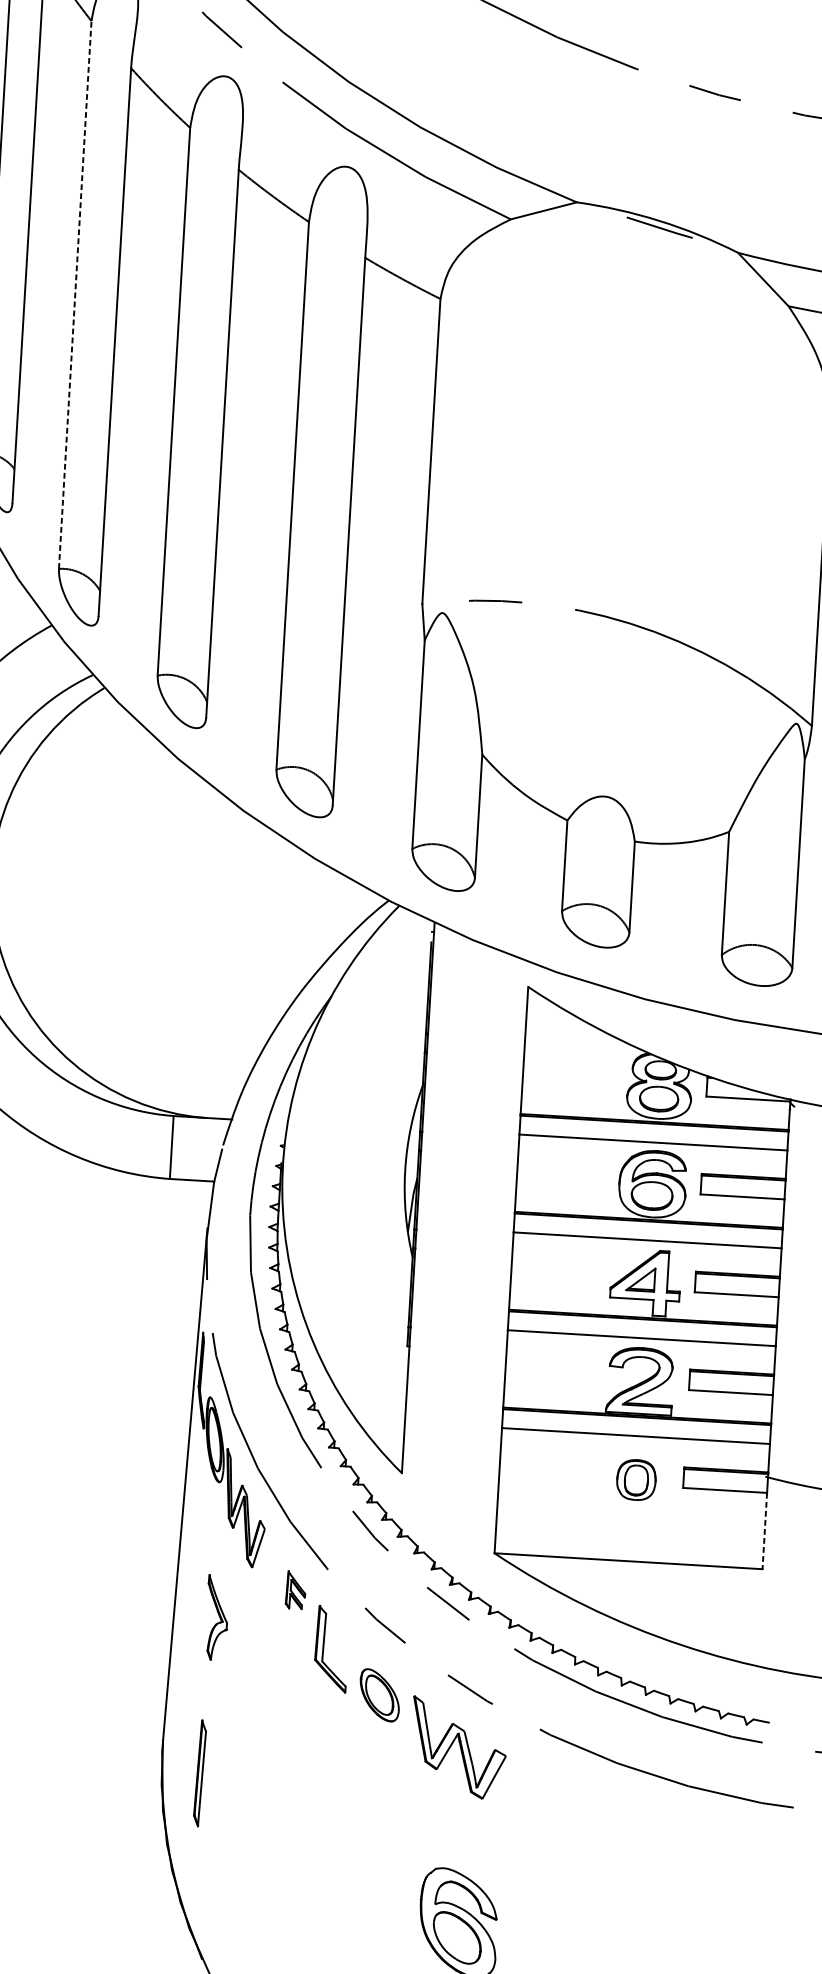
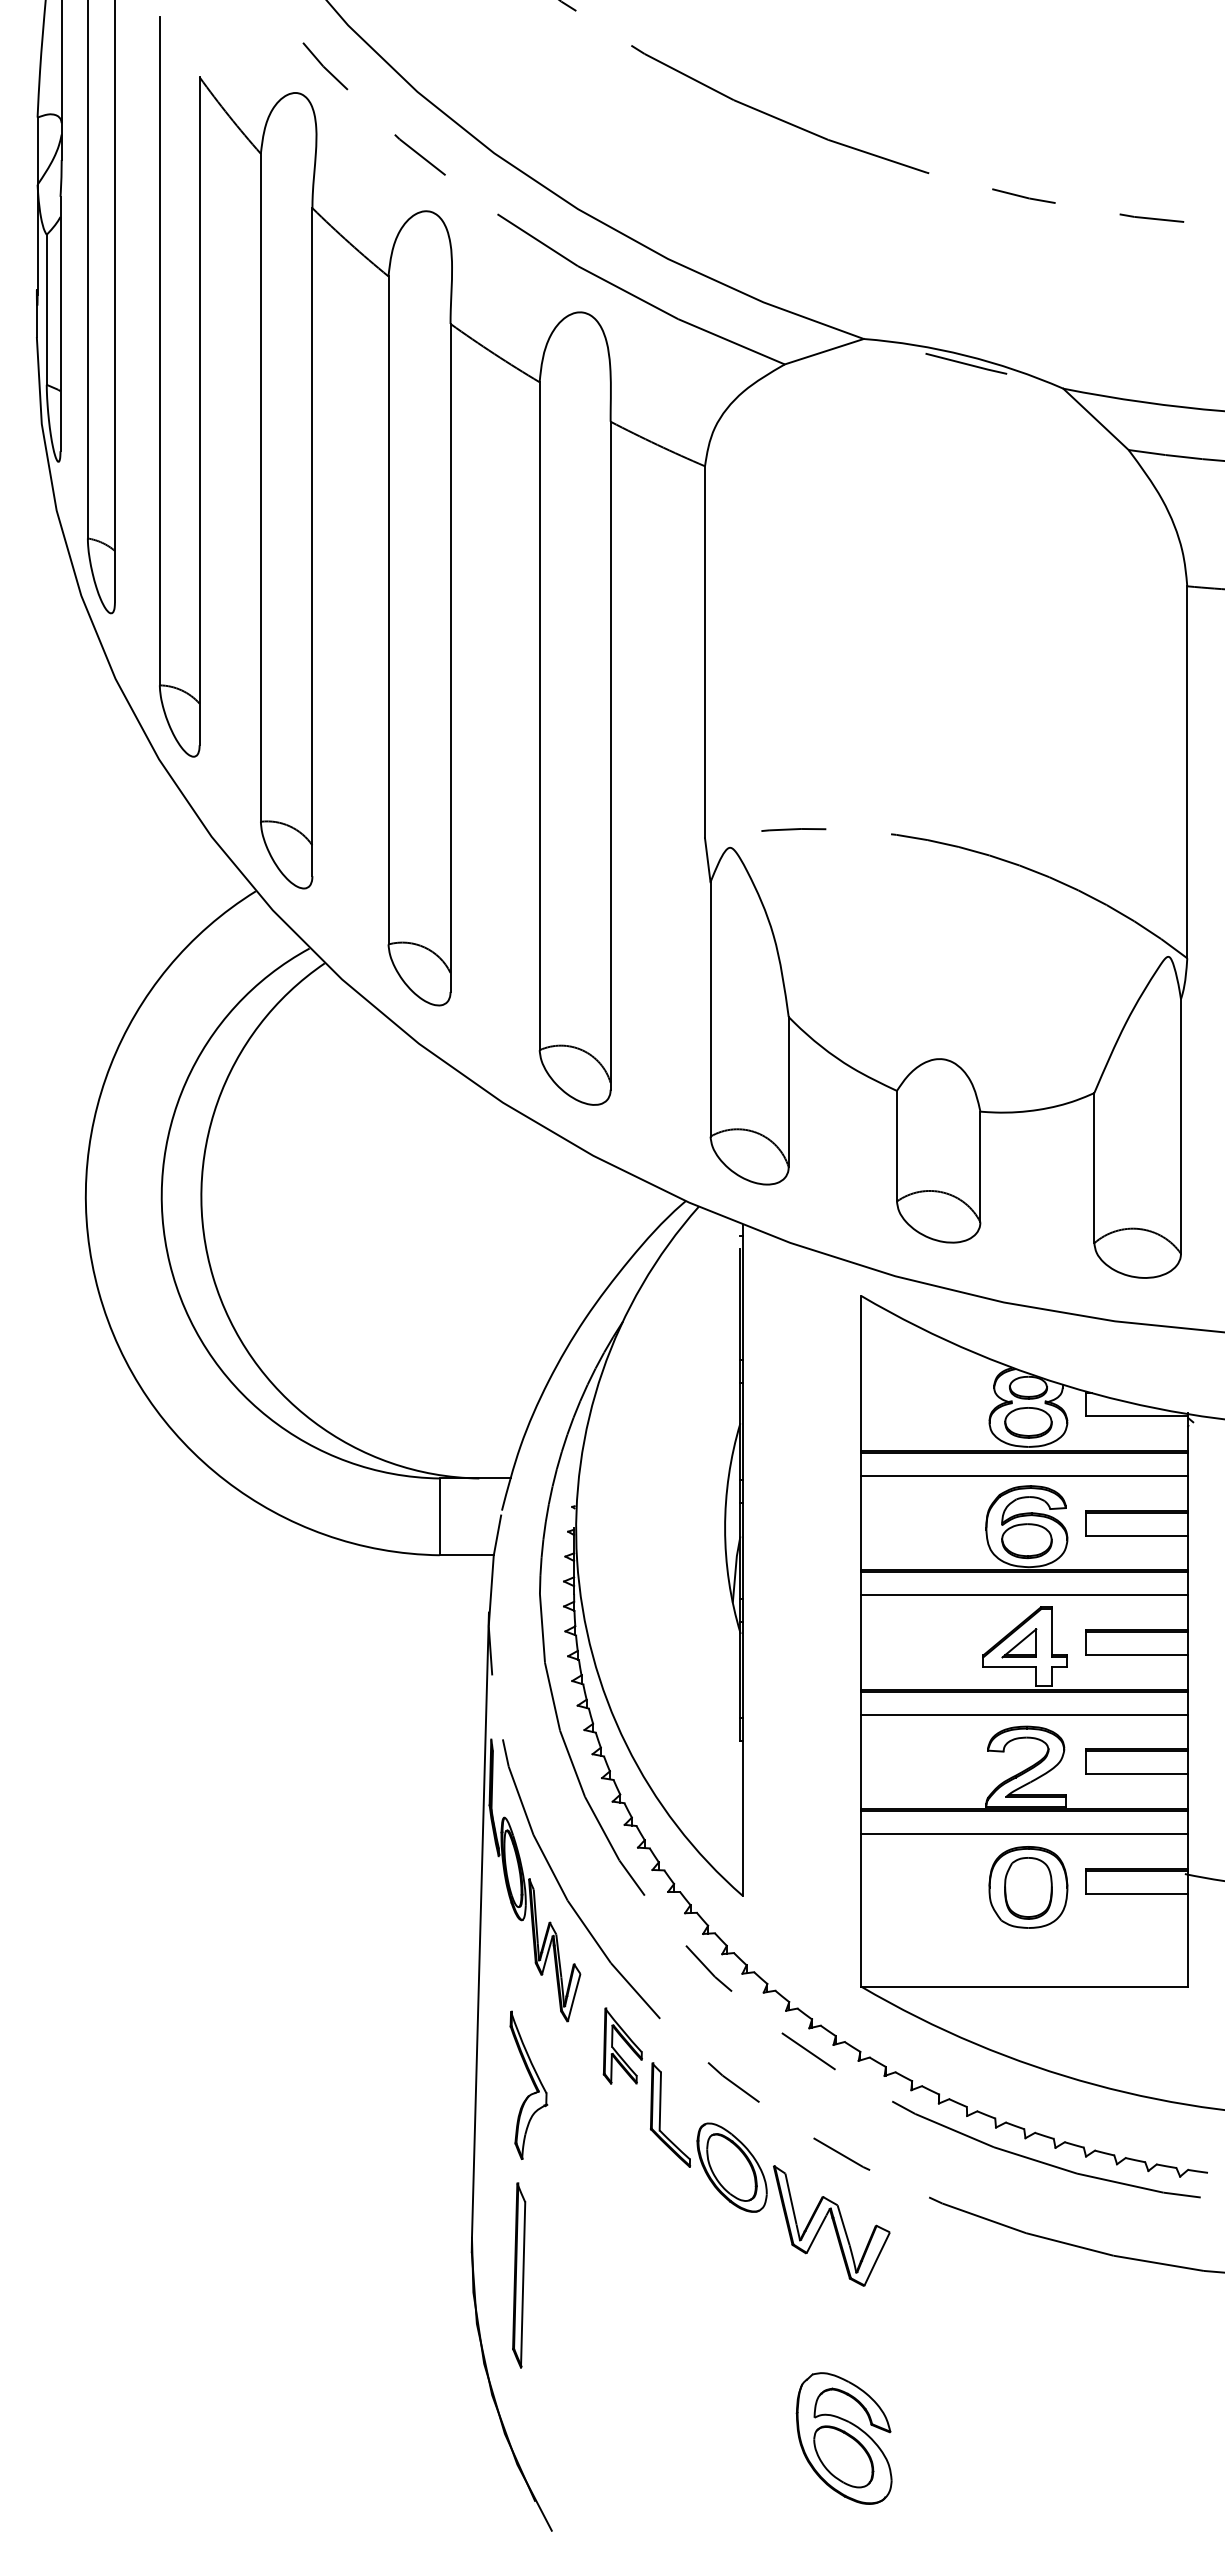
line: (74, 294) -> (260, 487), dashed -> solid
part: (636, 1480) -> (1028, 1887), size x1.67
line: (765, 1531) -> (1188, 1940), dashed -> solid
part: (295, 1589) -> (622, 2045), size x1.67
part: (216, 1617) -> (528, 2084), size x1.43
part: (379, 1695) -> (731, 2167), size x1.43
part: (200, 1773) -> (519, 2275), size x1.43

